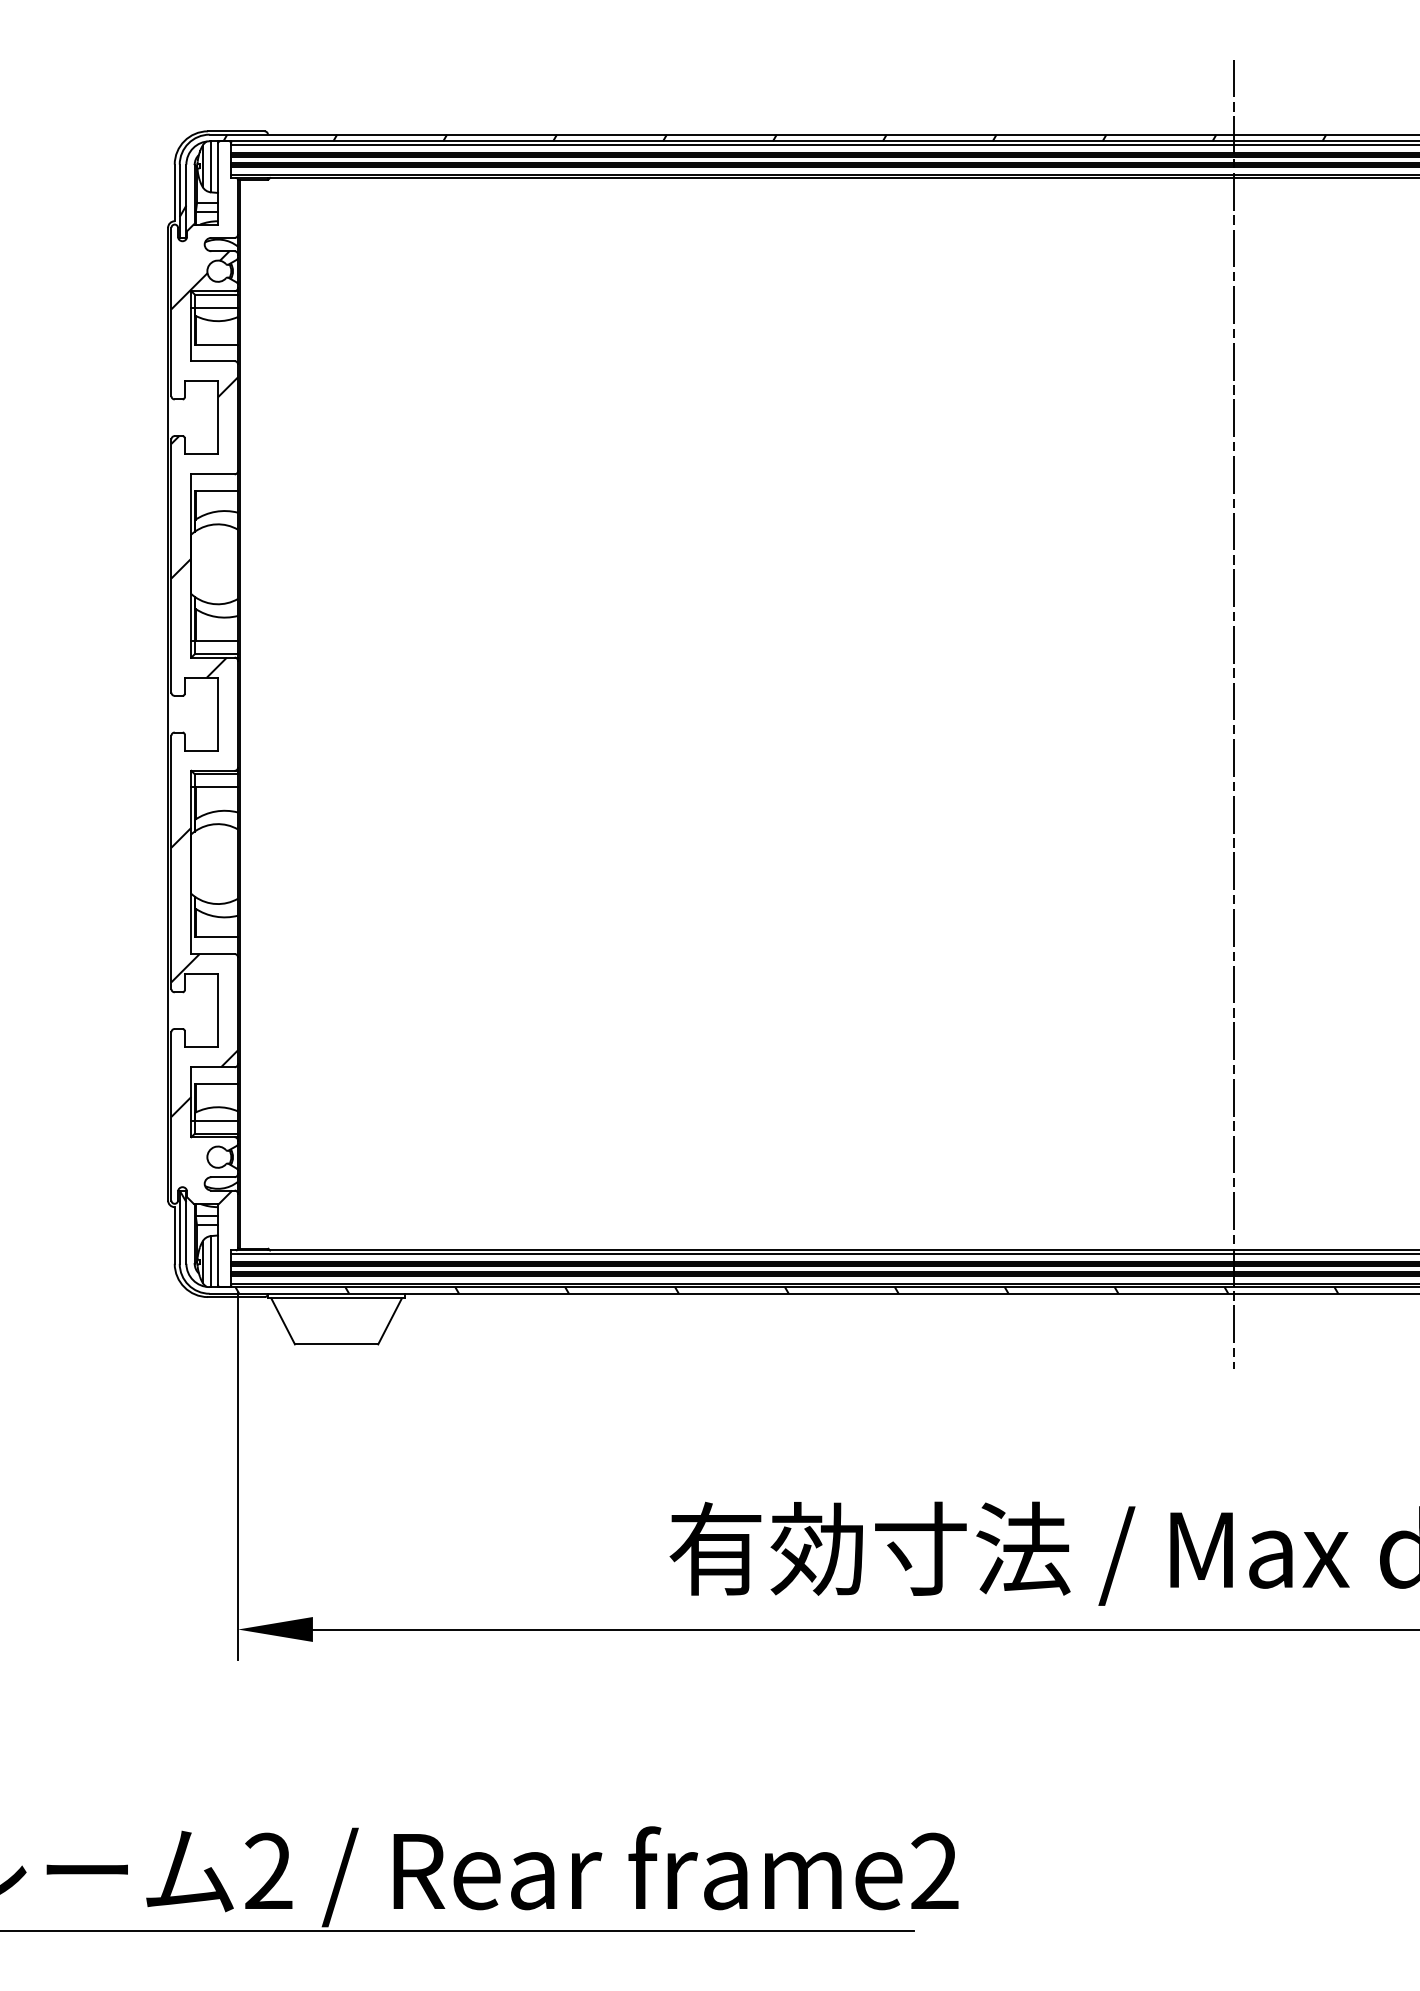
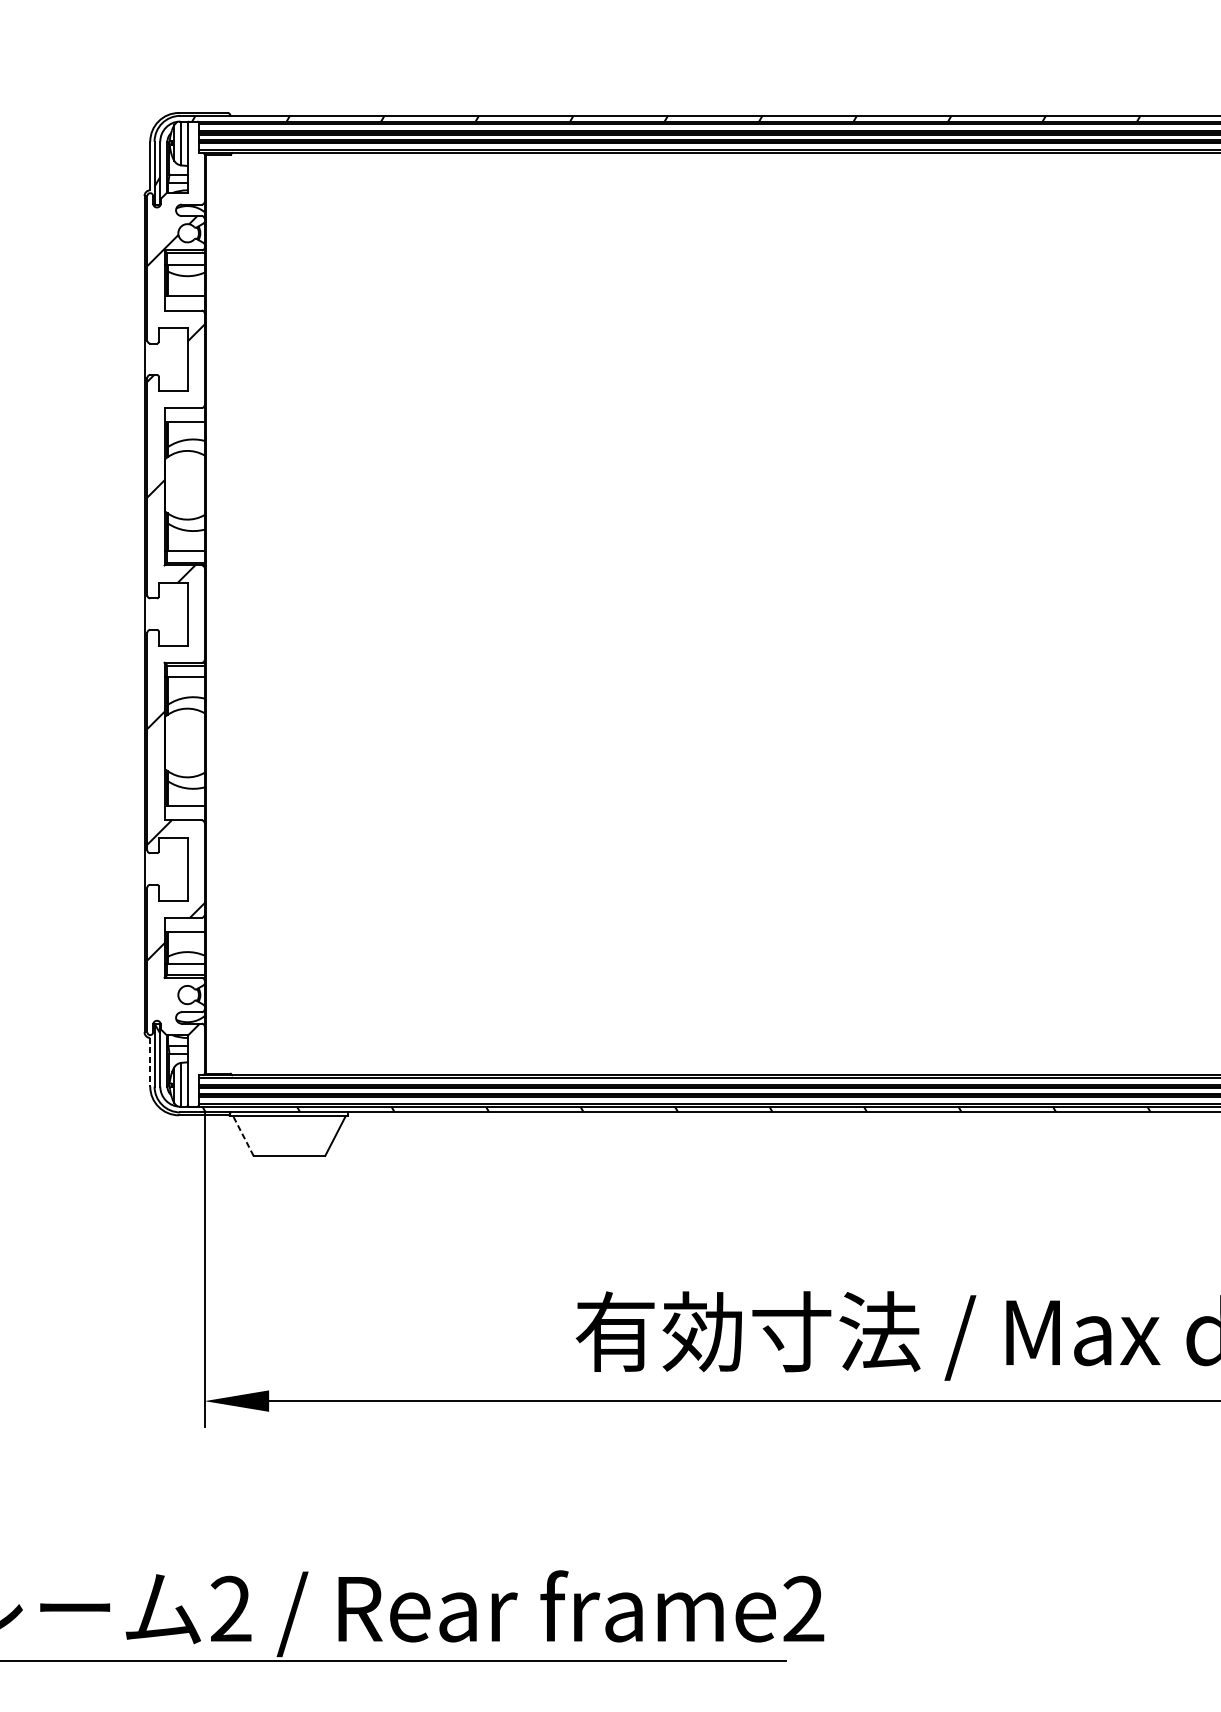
line: (1233, 713) -> (1060, 613), removed
line: (174, 1235) -> (150, 1062), solid -> dashed
line: (283, 1321) -> (243, 1136), solid -> dashed

